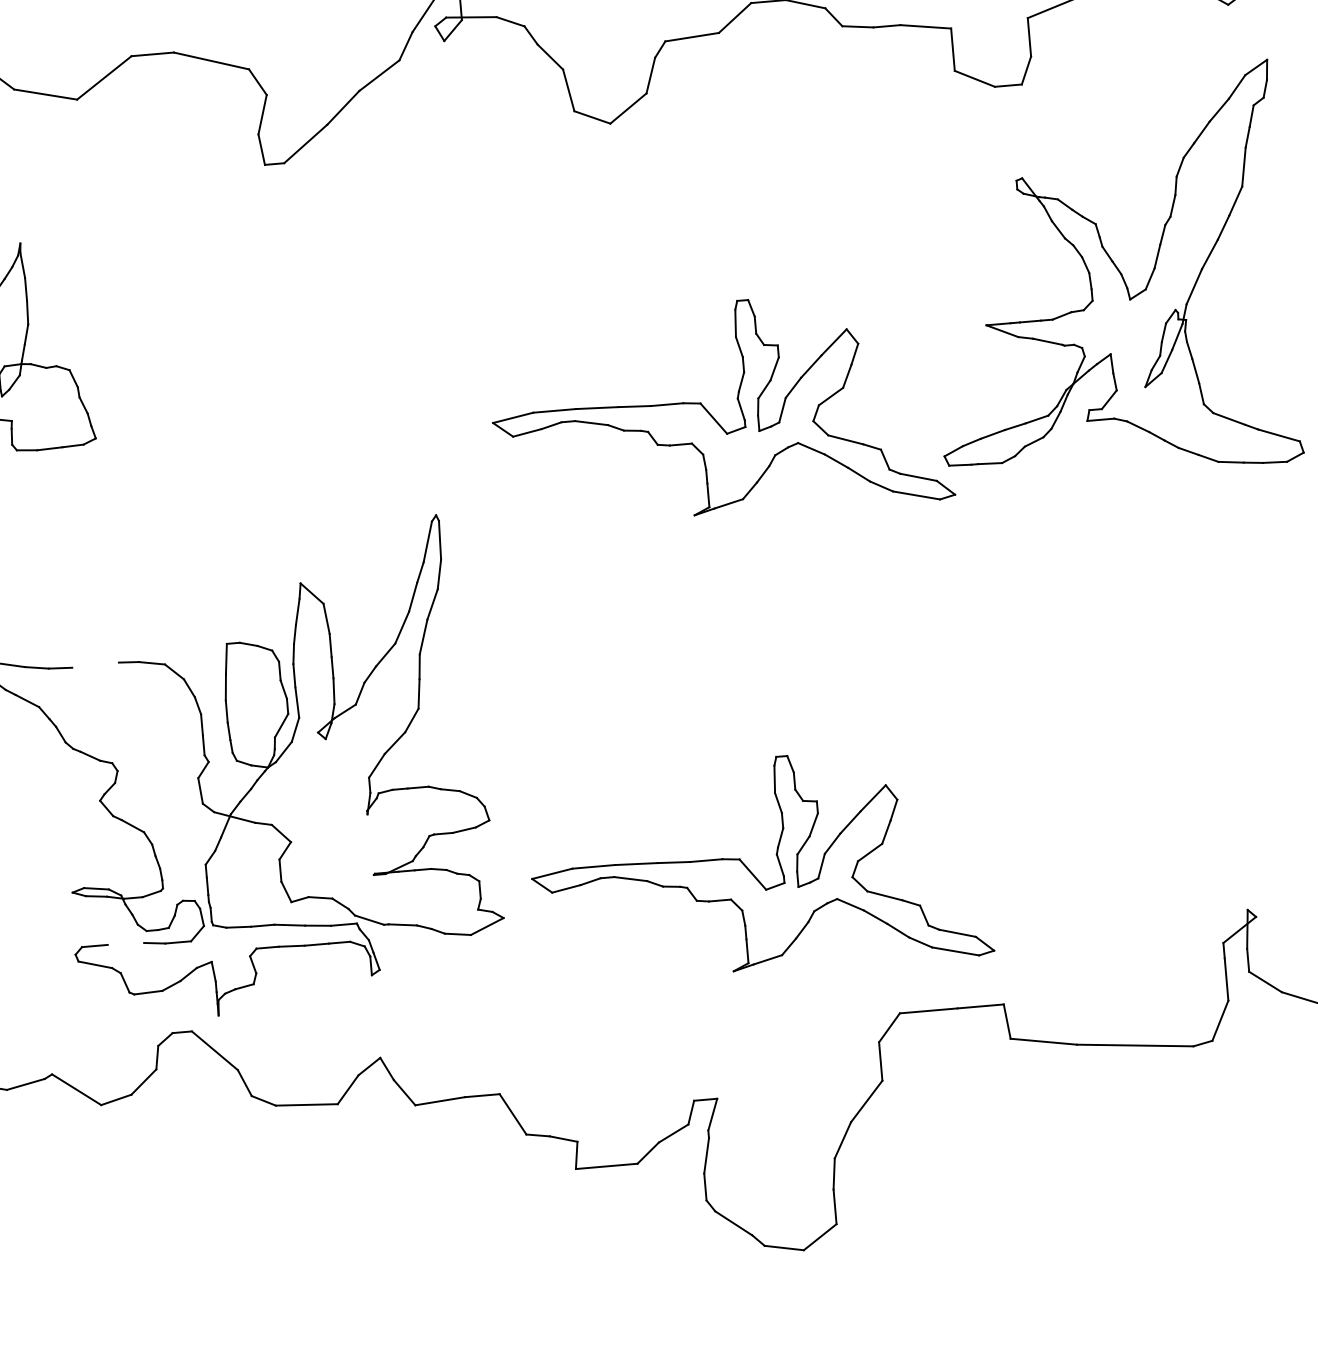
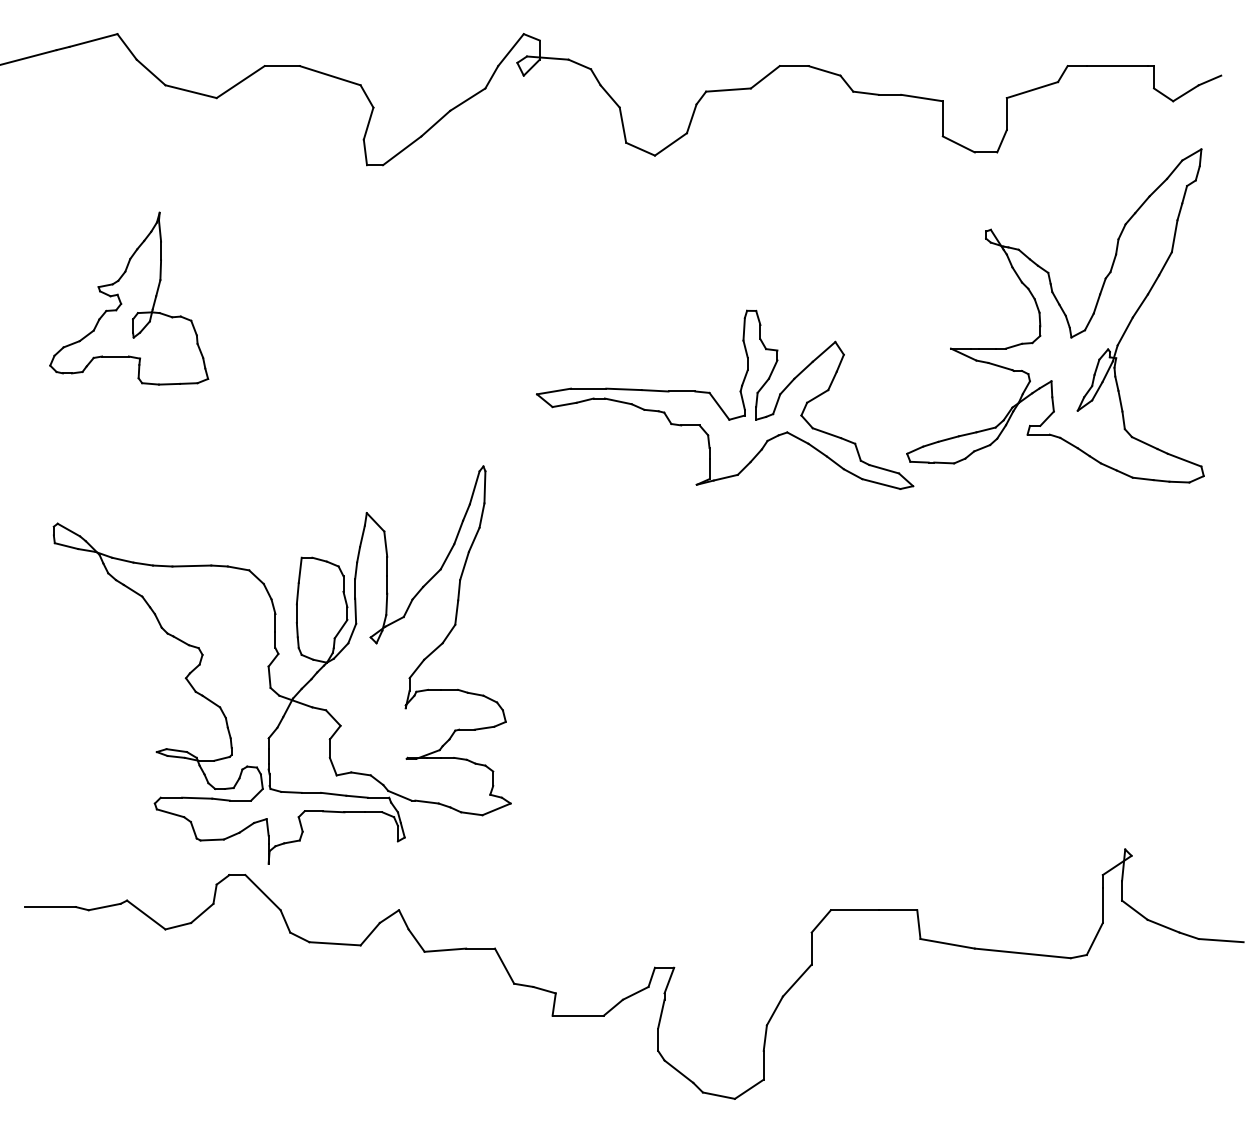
line: (95, 664) -> (191, 565), added
part: (752, 872) -> (719, 783), removed
line: (126, 943) -> (197, 797), added

